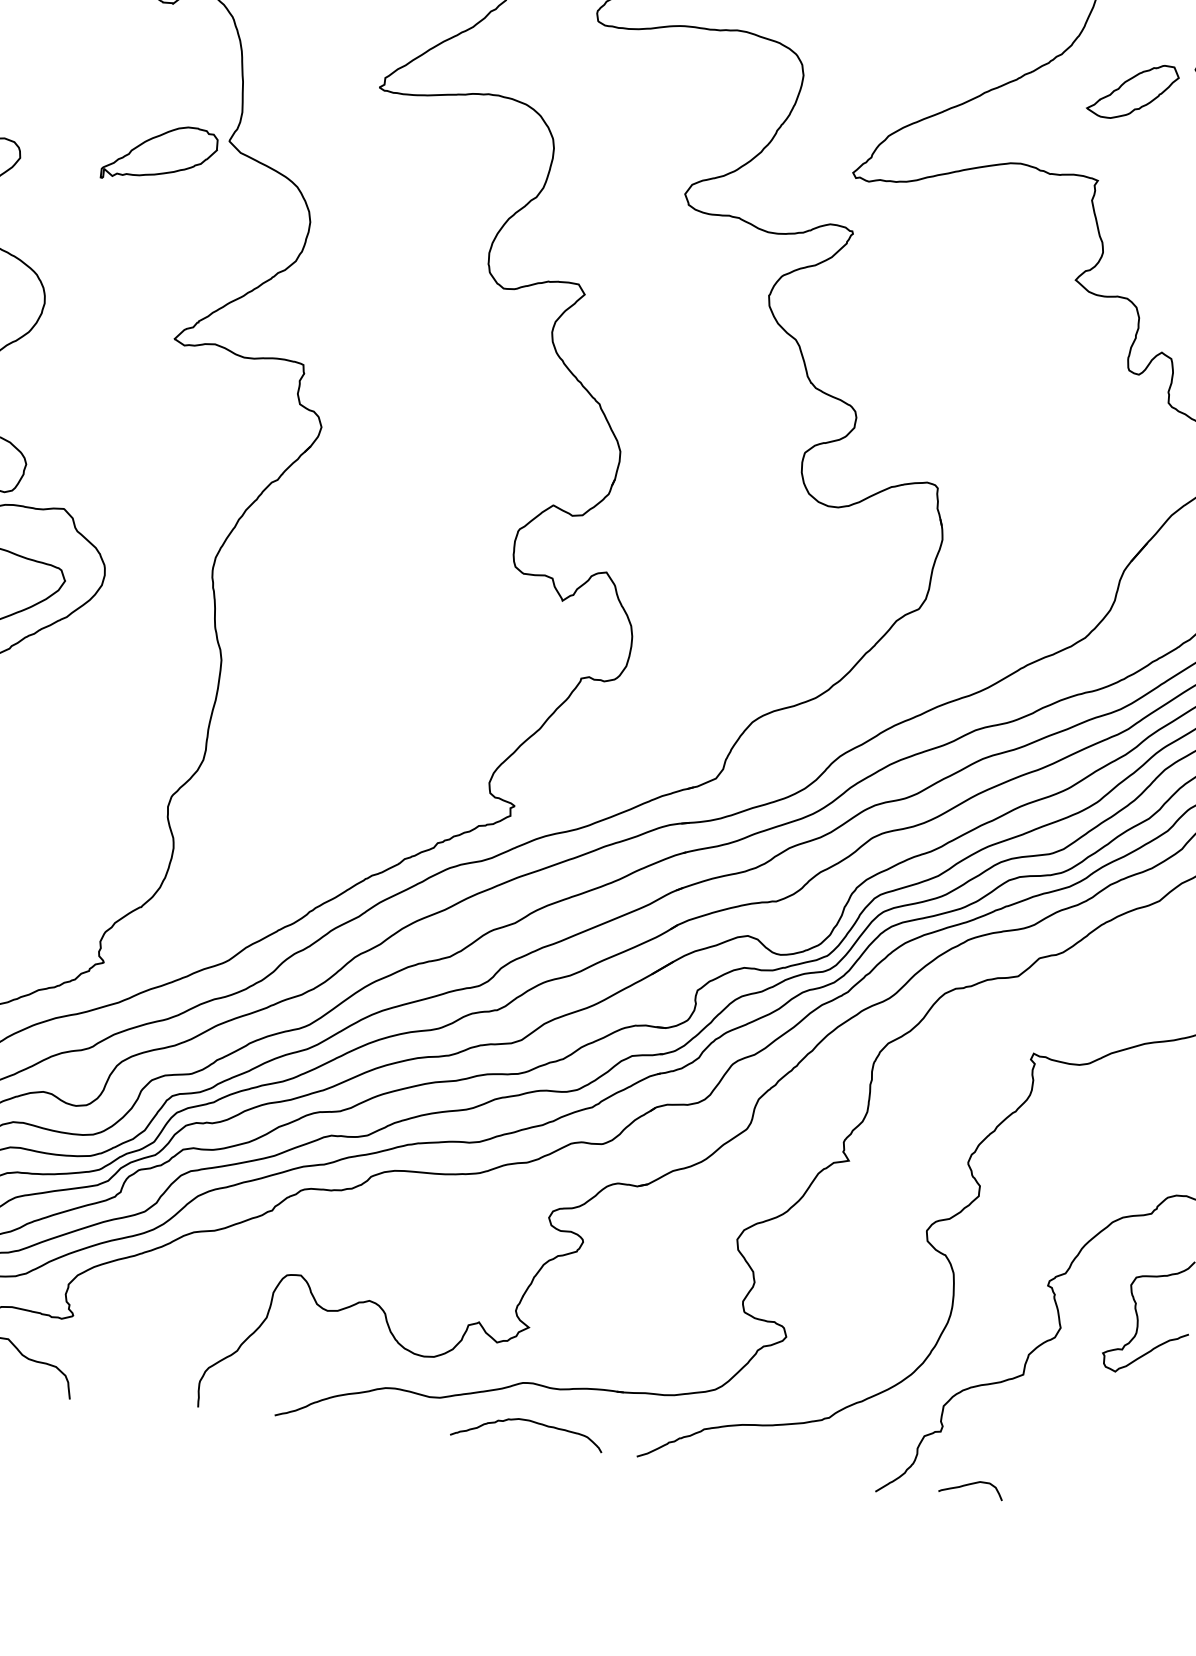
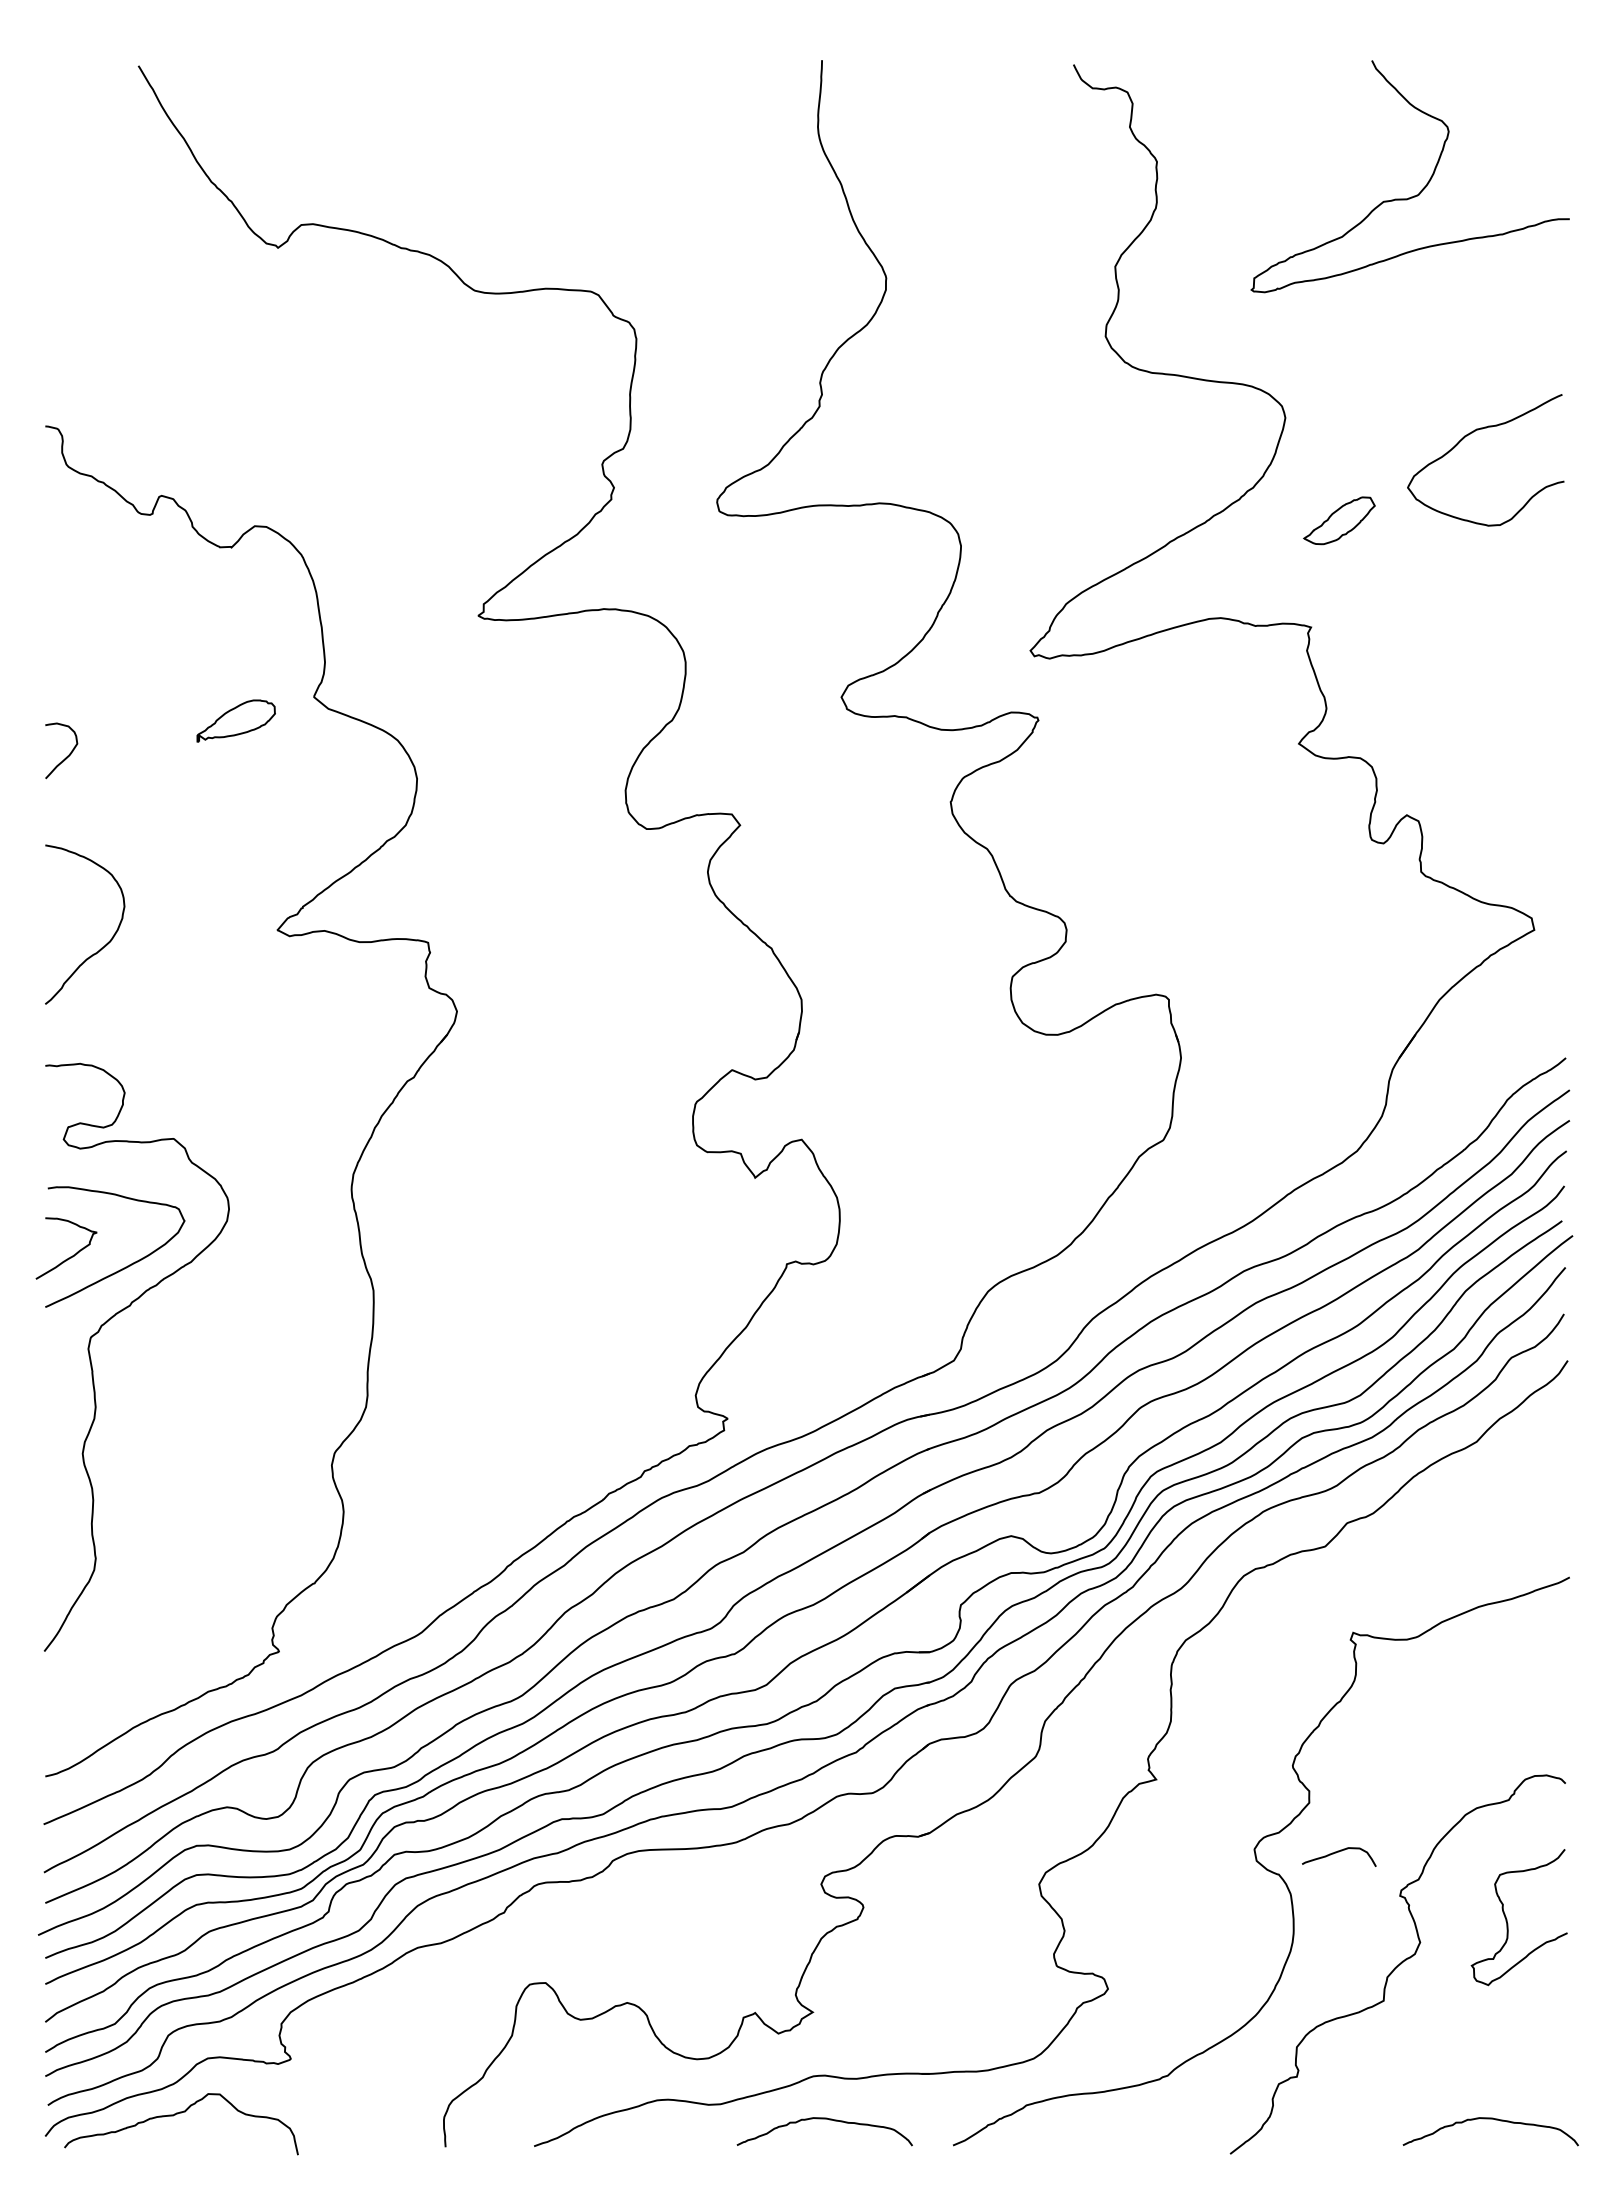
part: (1133, 91) -> (1339, 520), size x0.7
part: (159, 153) -> (235, 720), size x0.6
curve: (971, 1484) -> (1339, 1852), moved
curve: (1103, 1487) -> (1490, 2119), added

